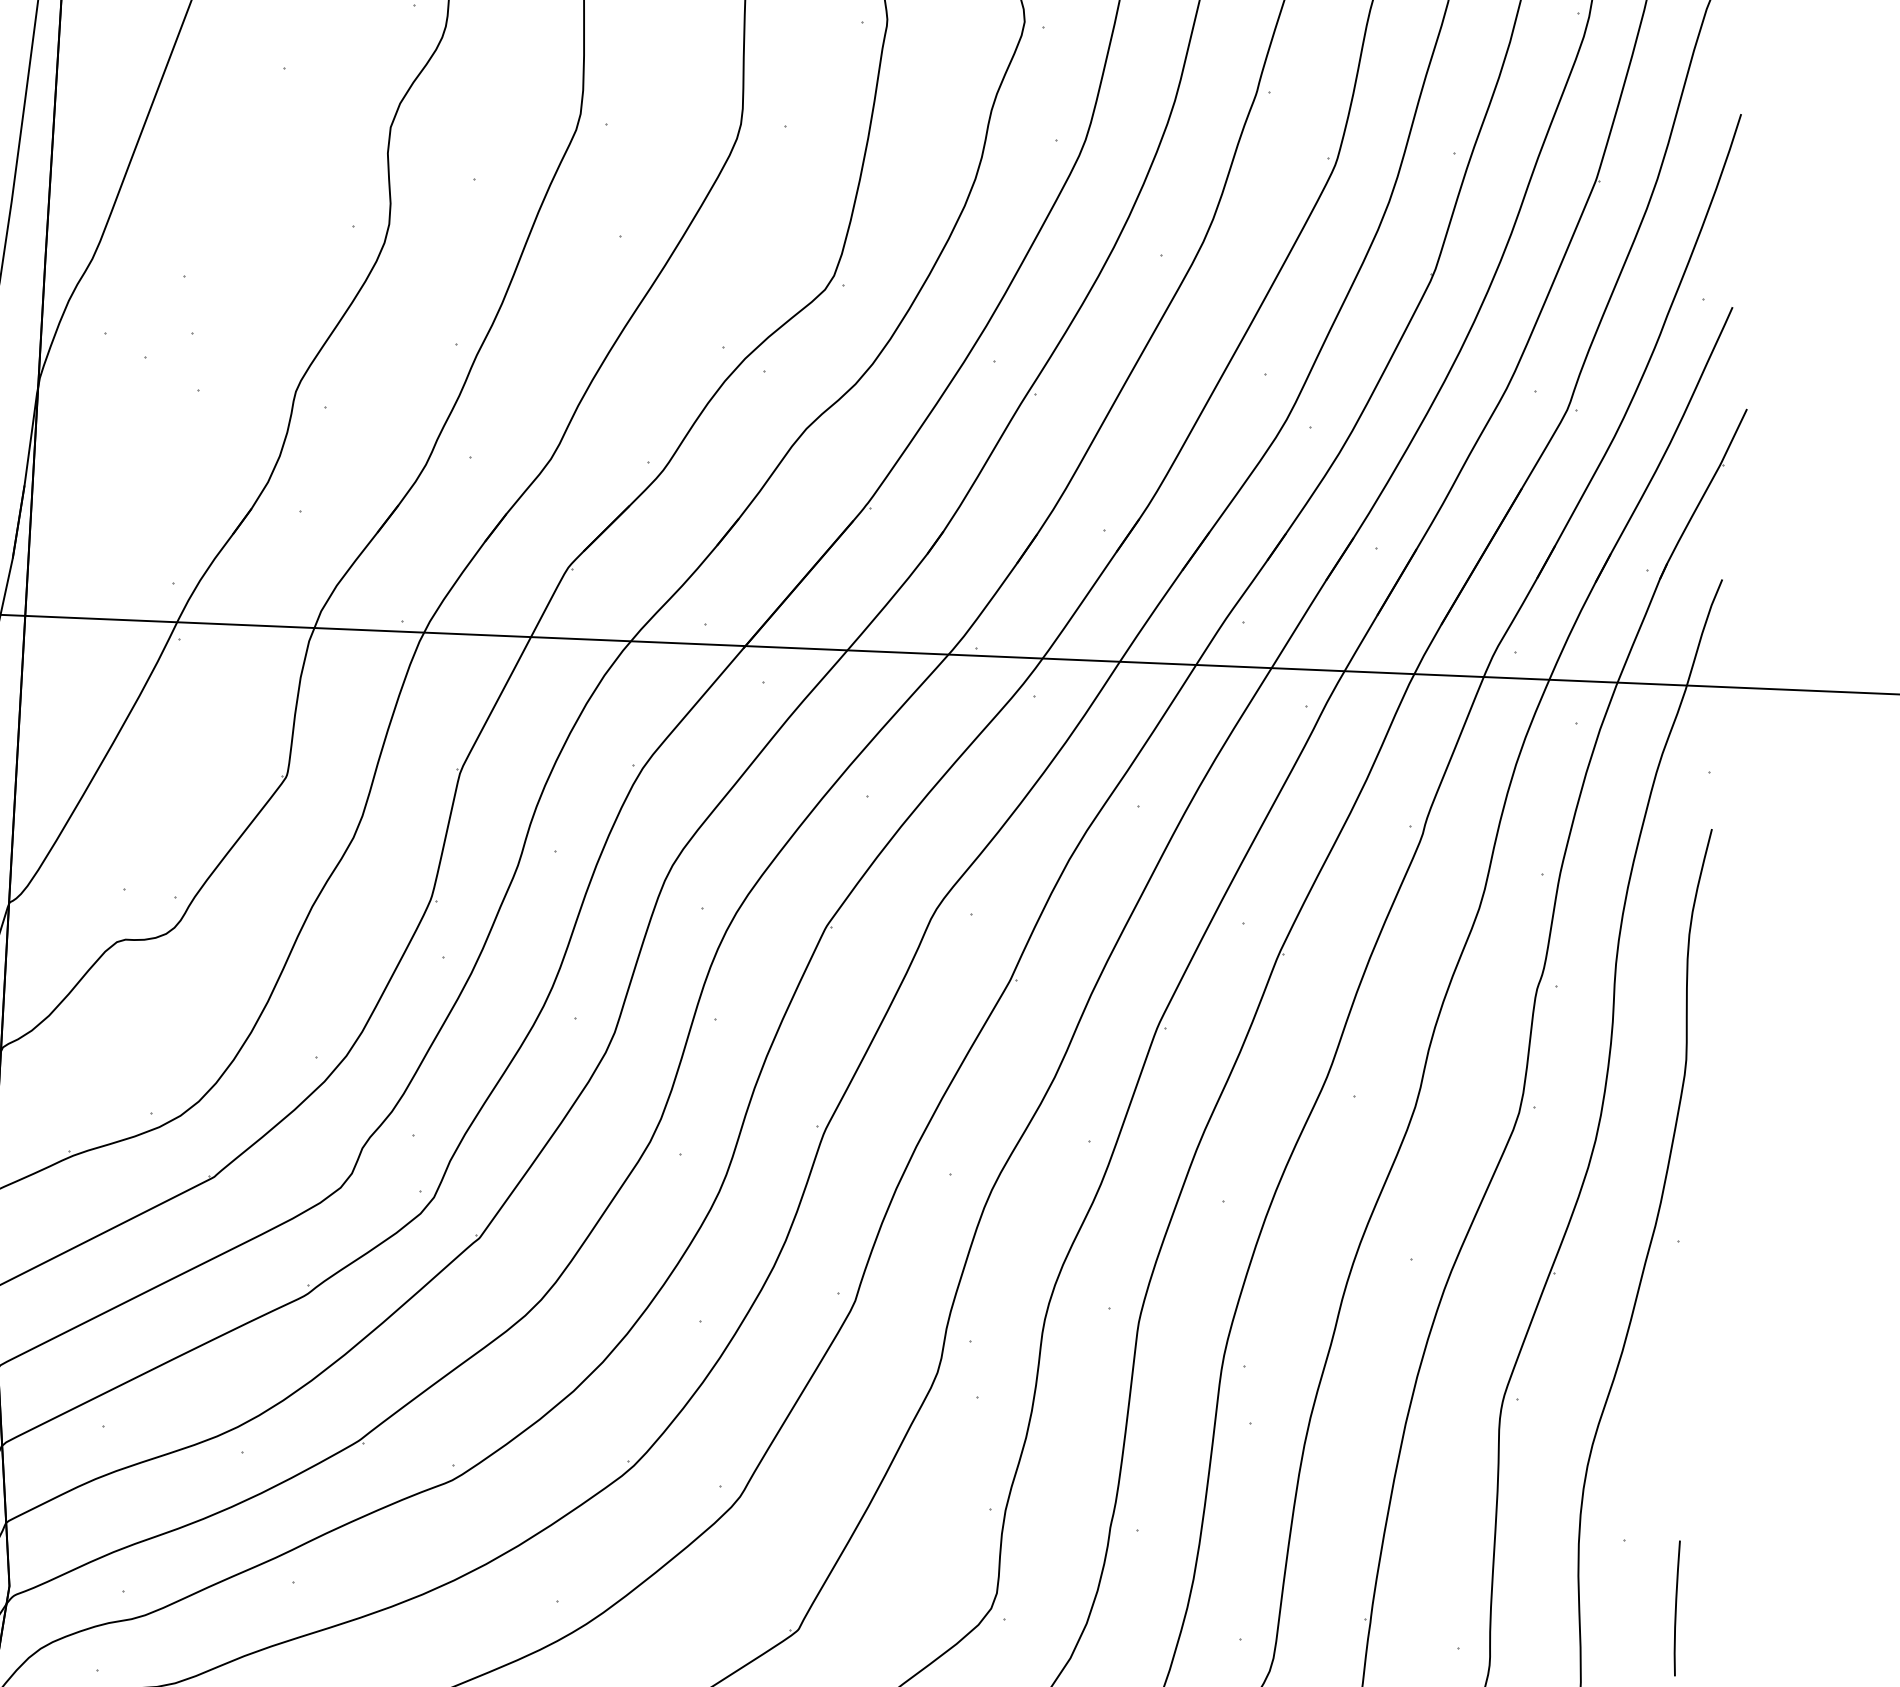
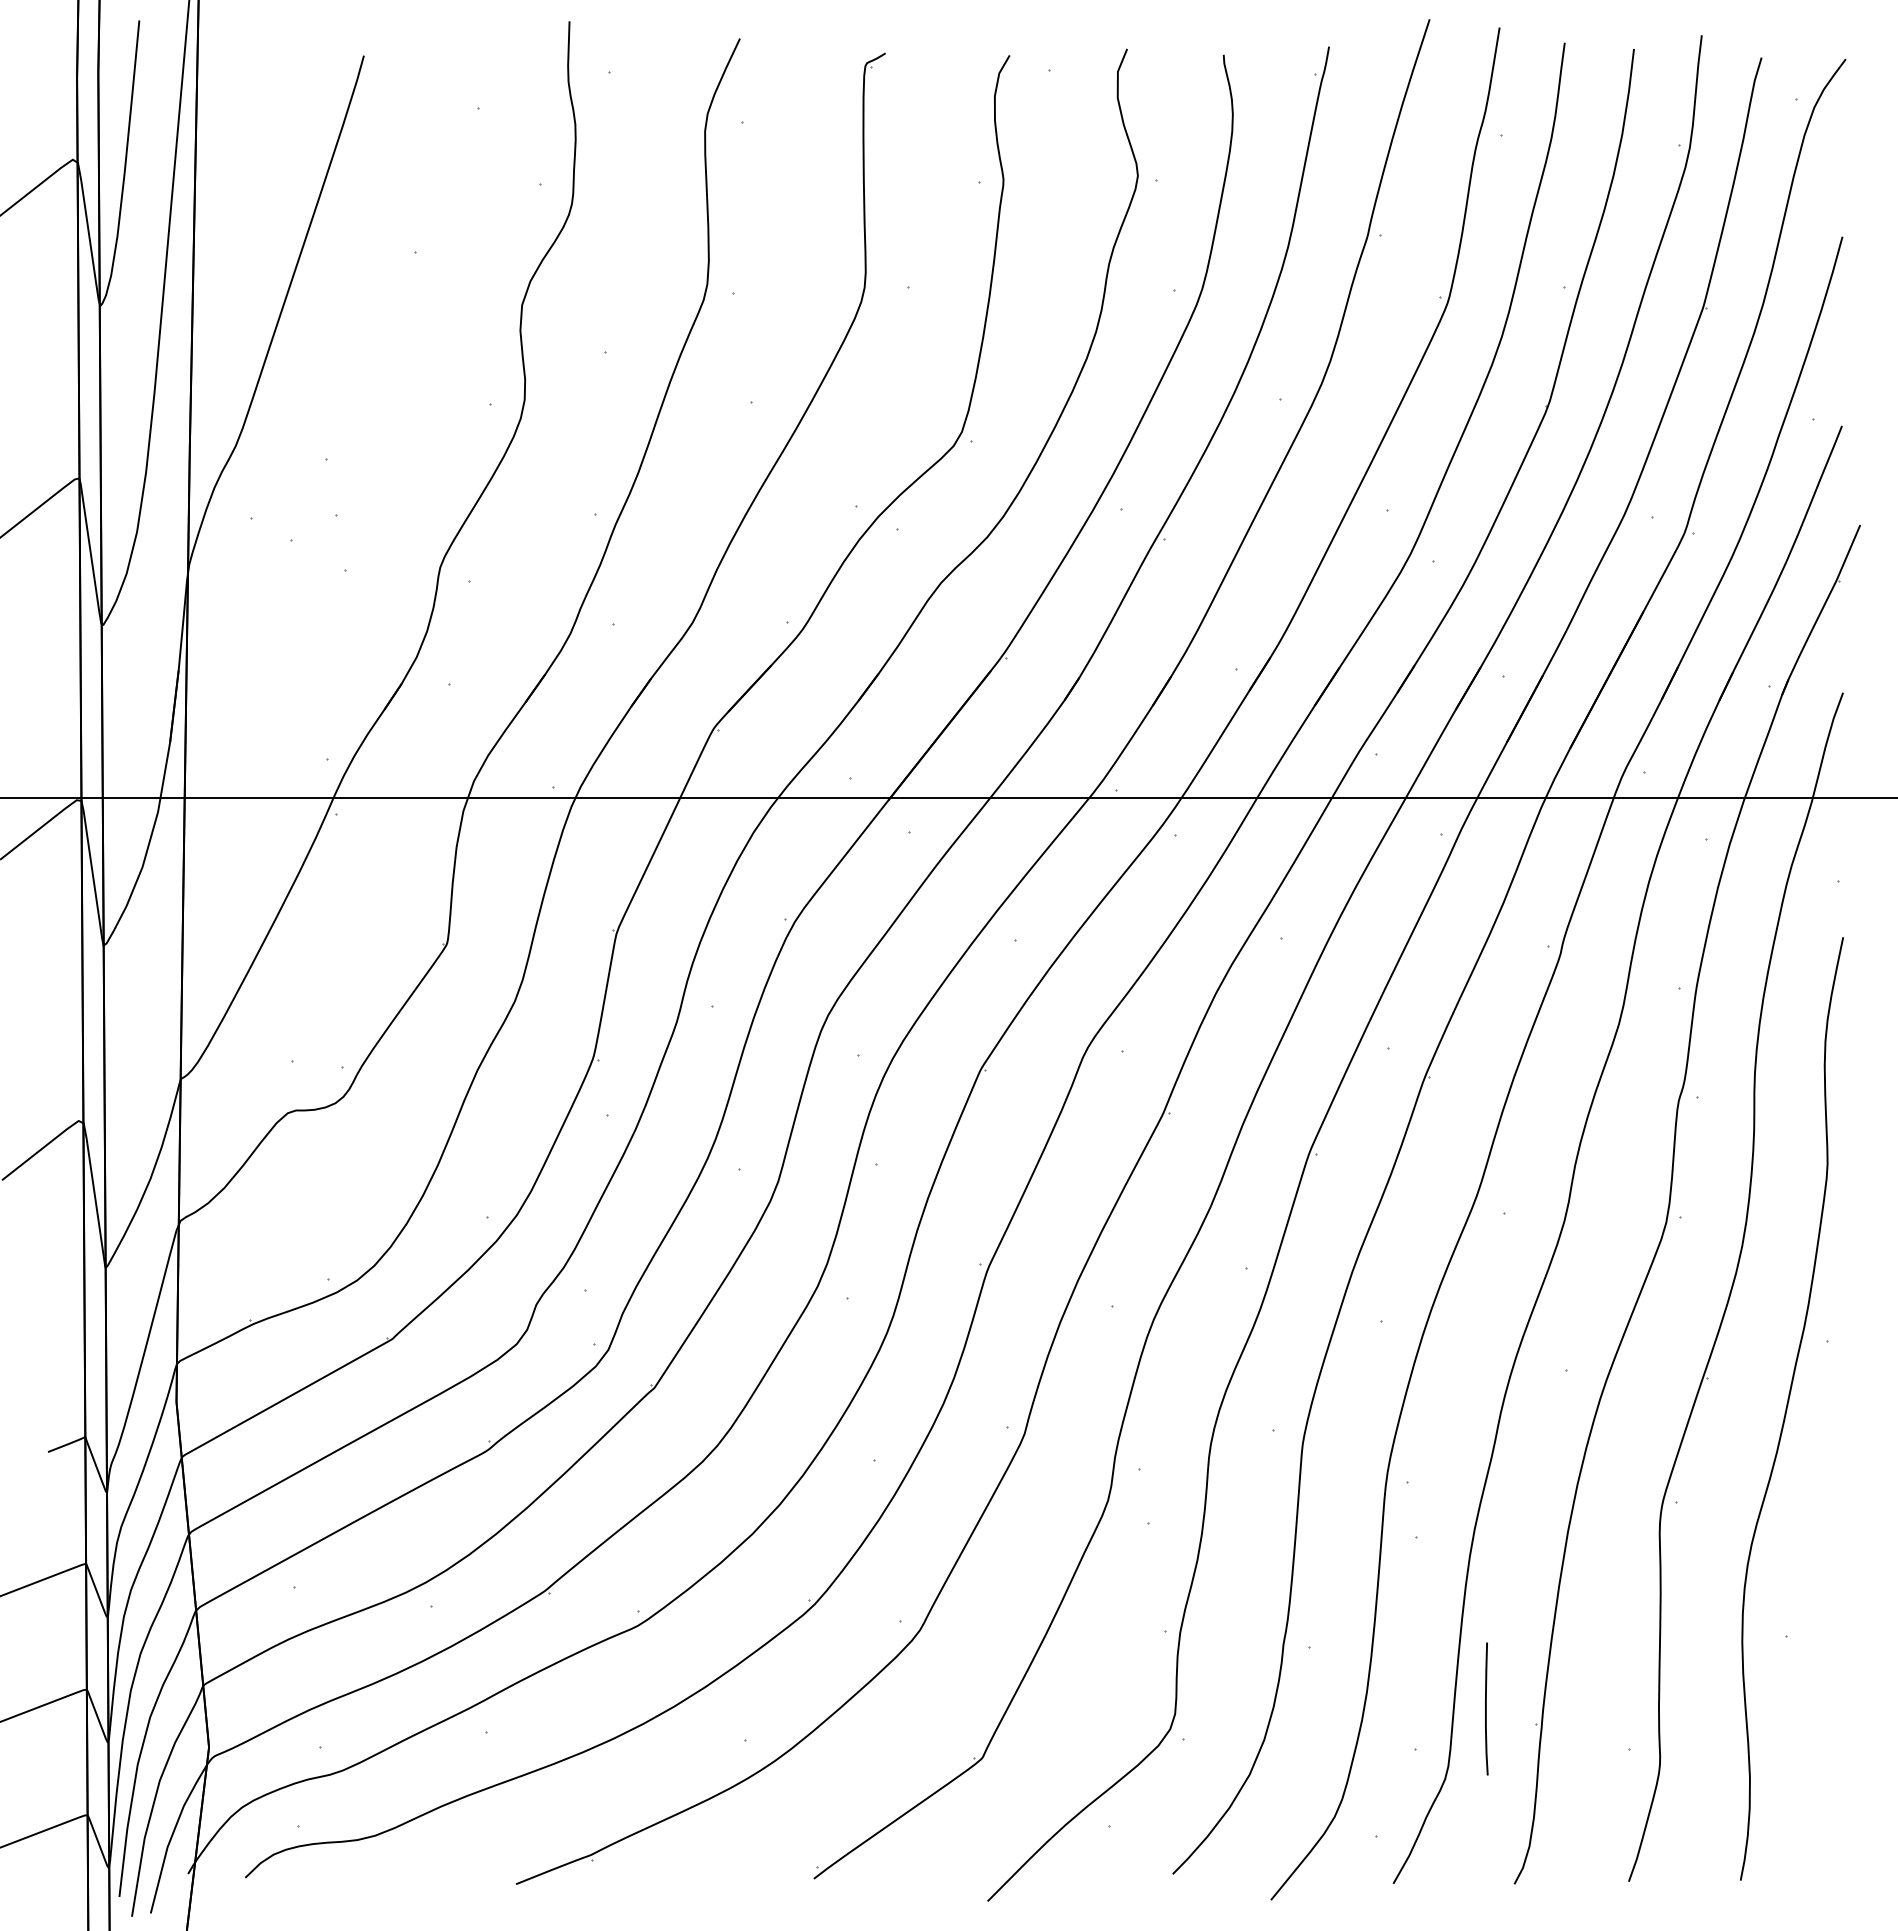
line: (1676, 1607) -> (1486, 1708), moved

